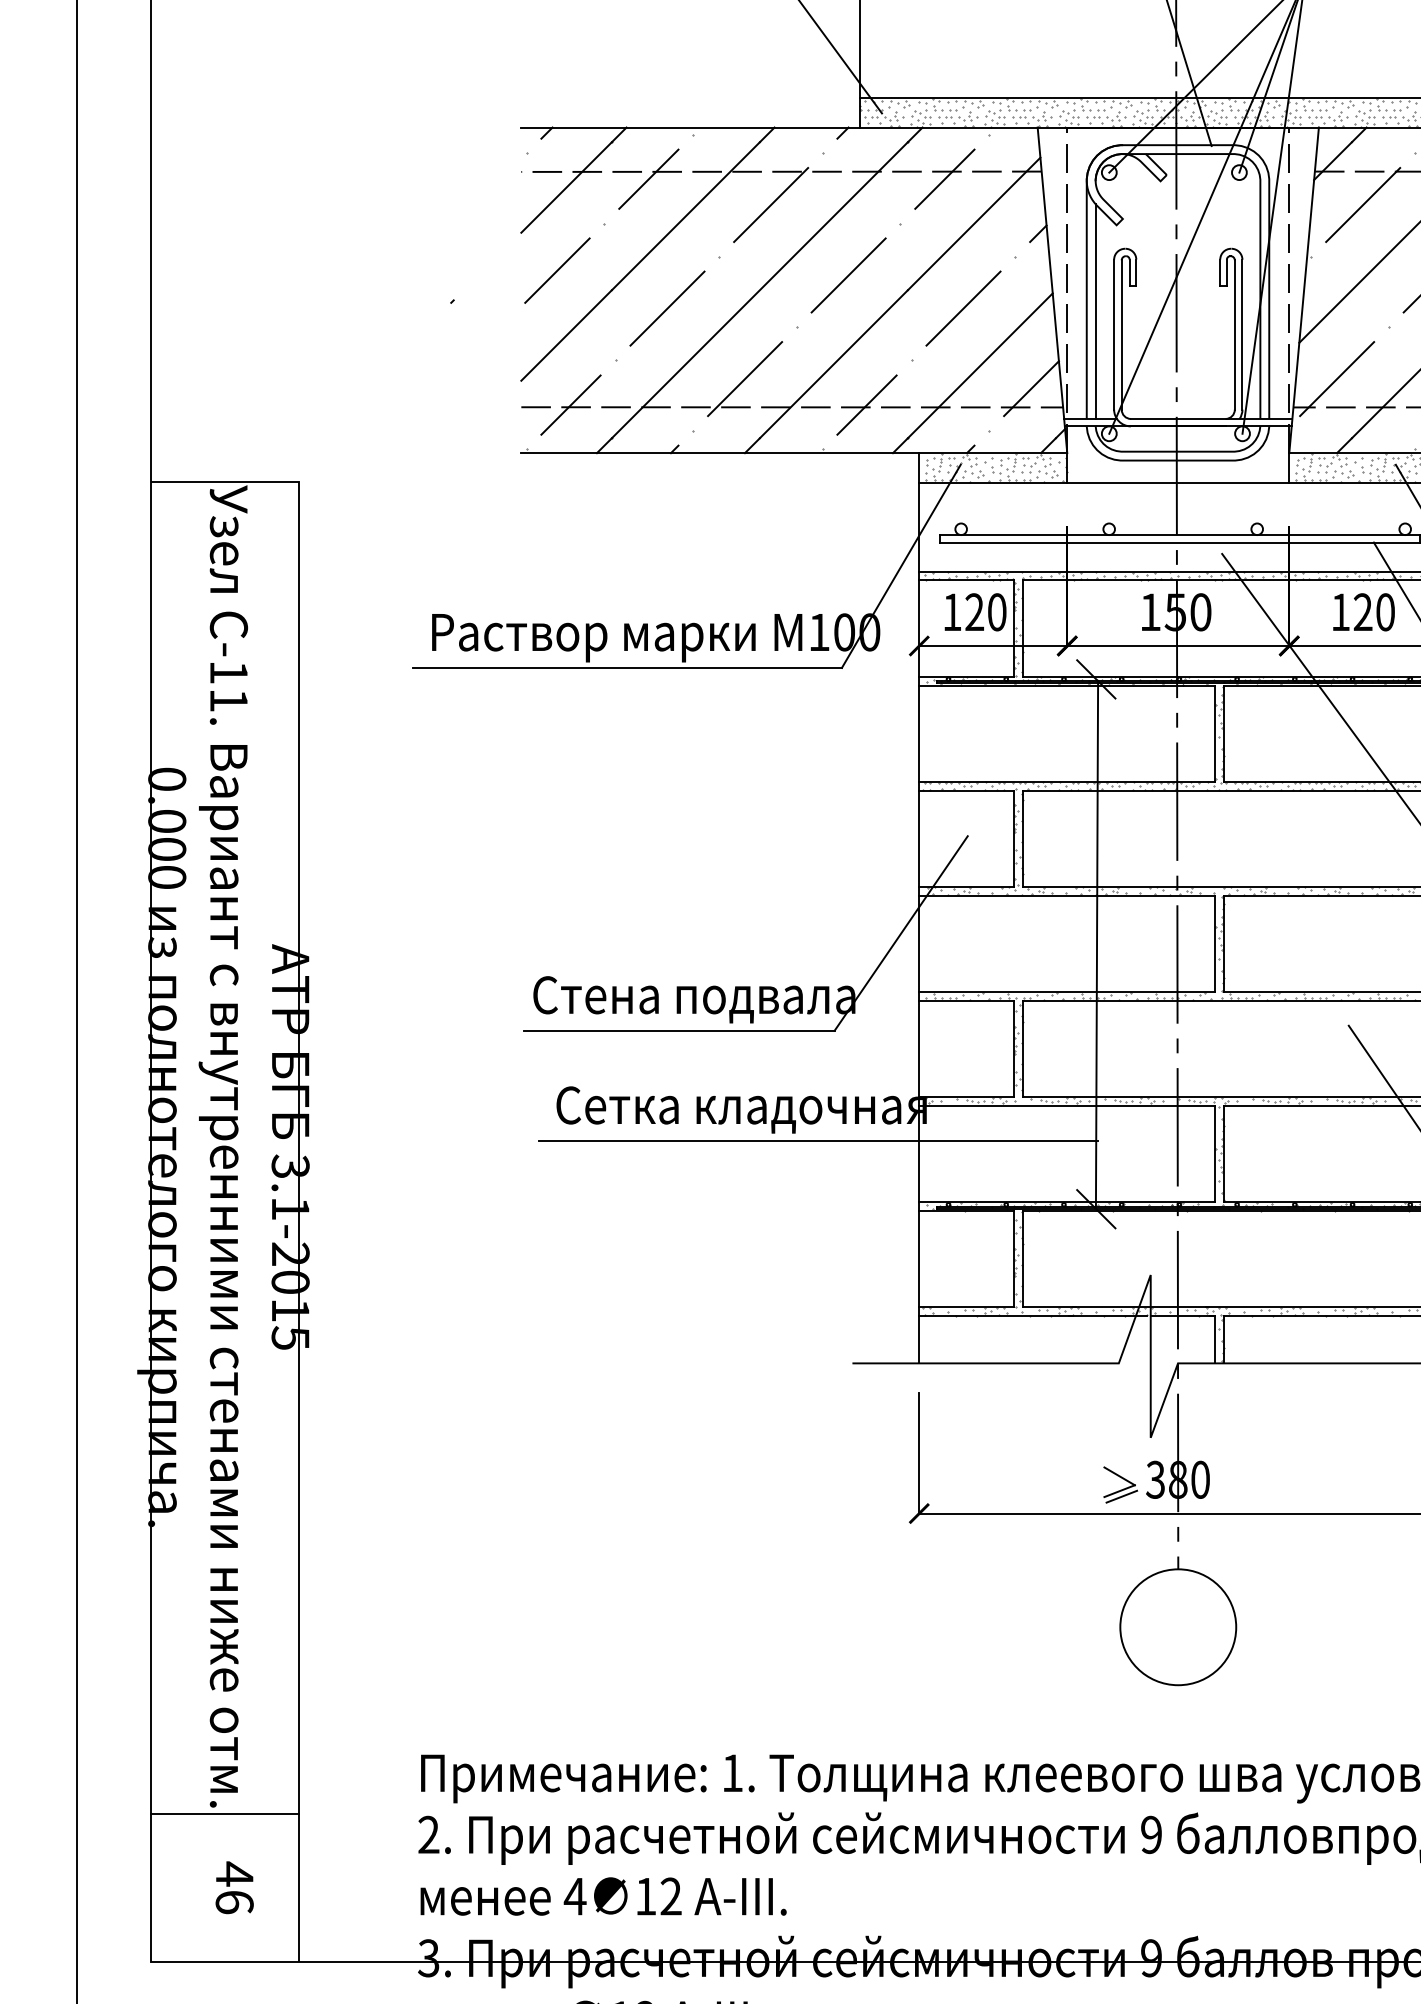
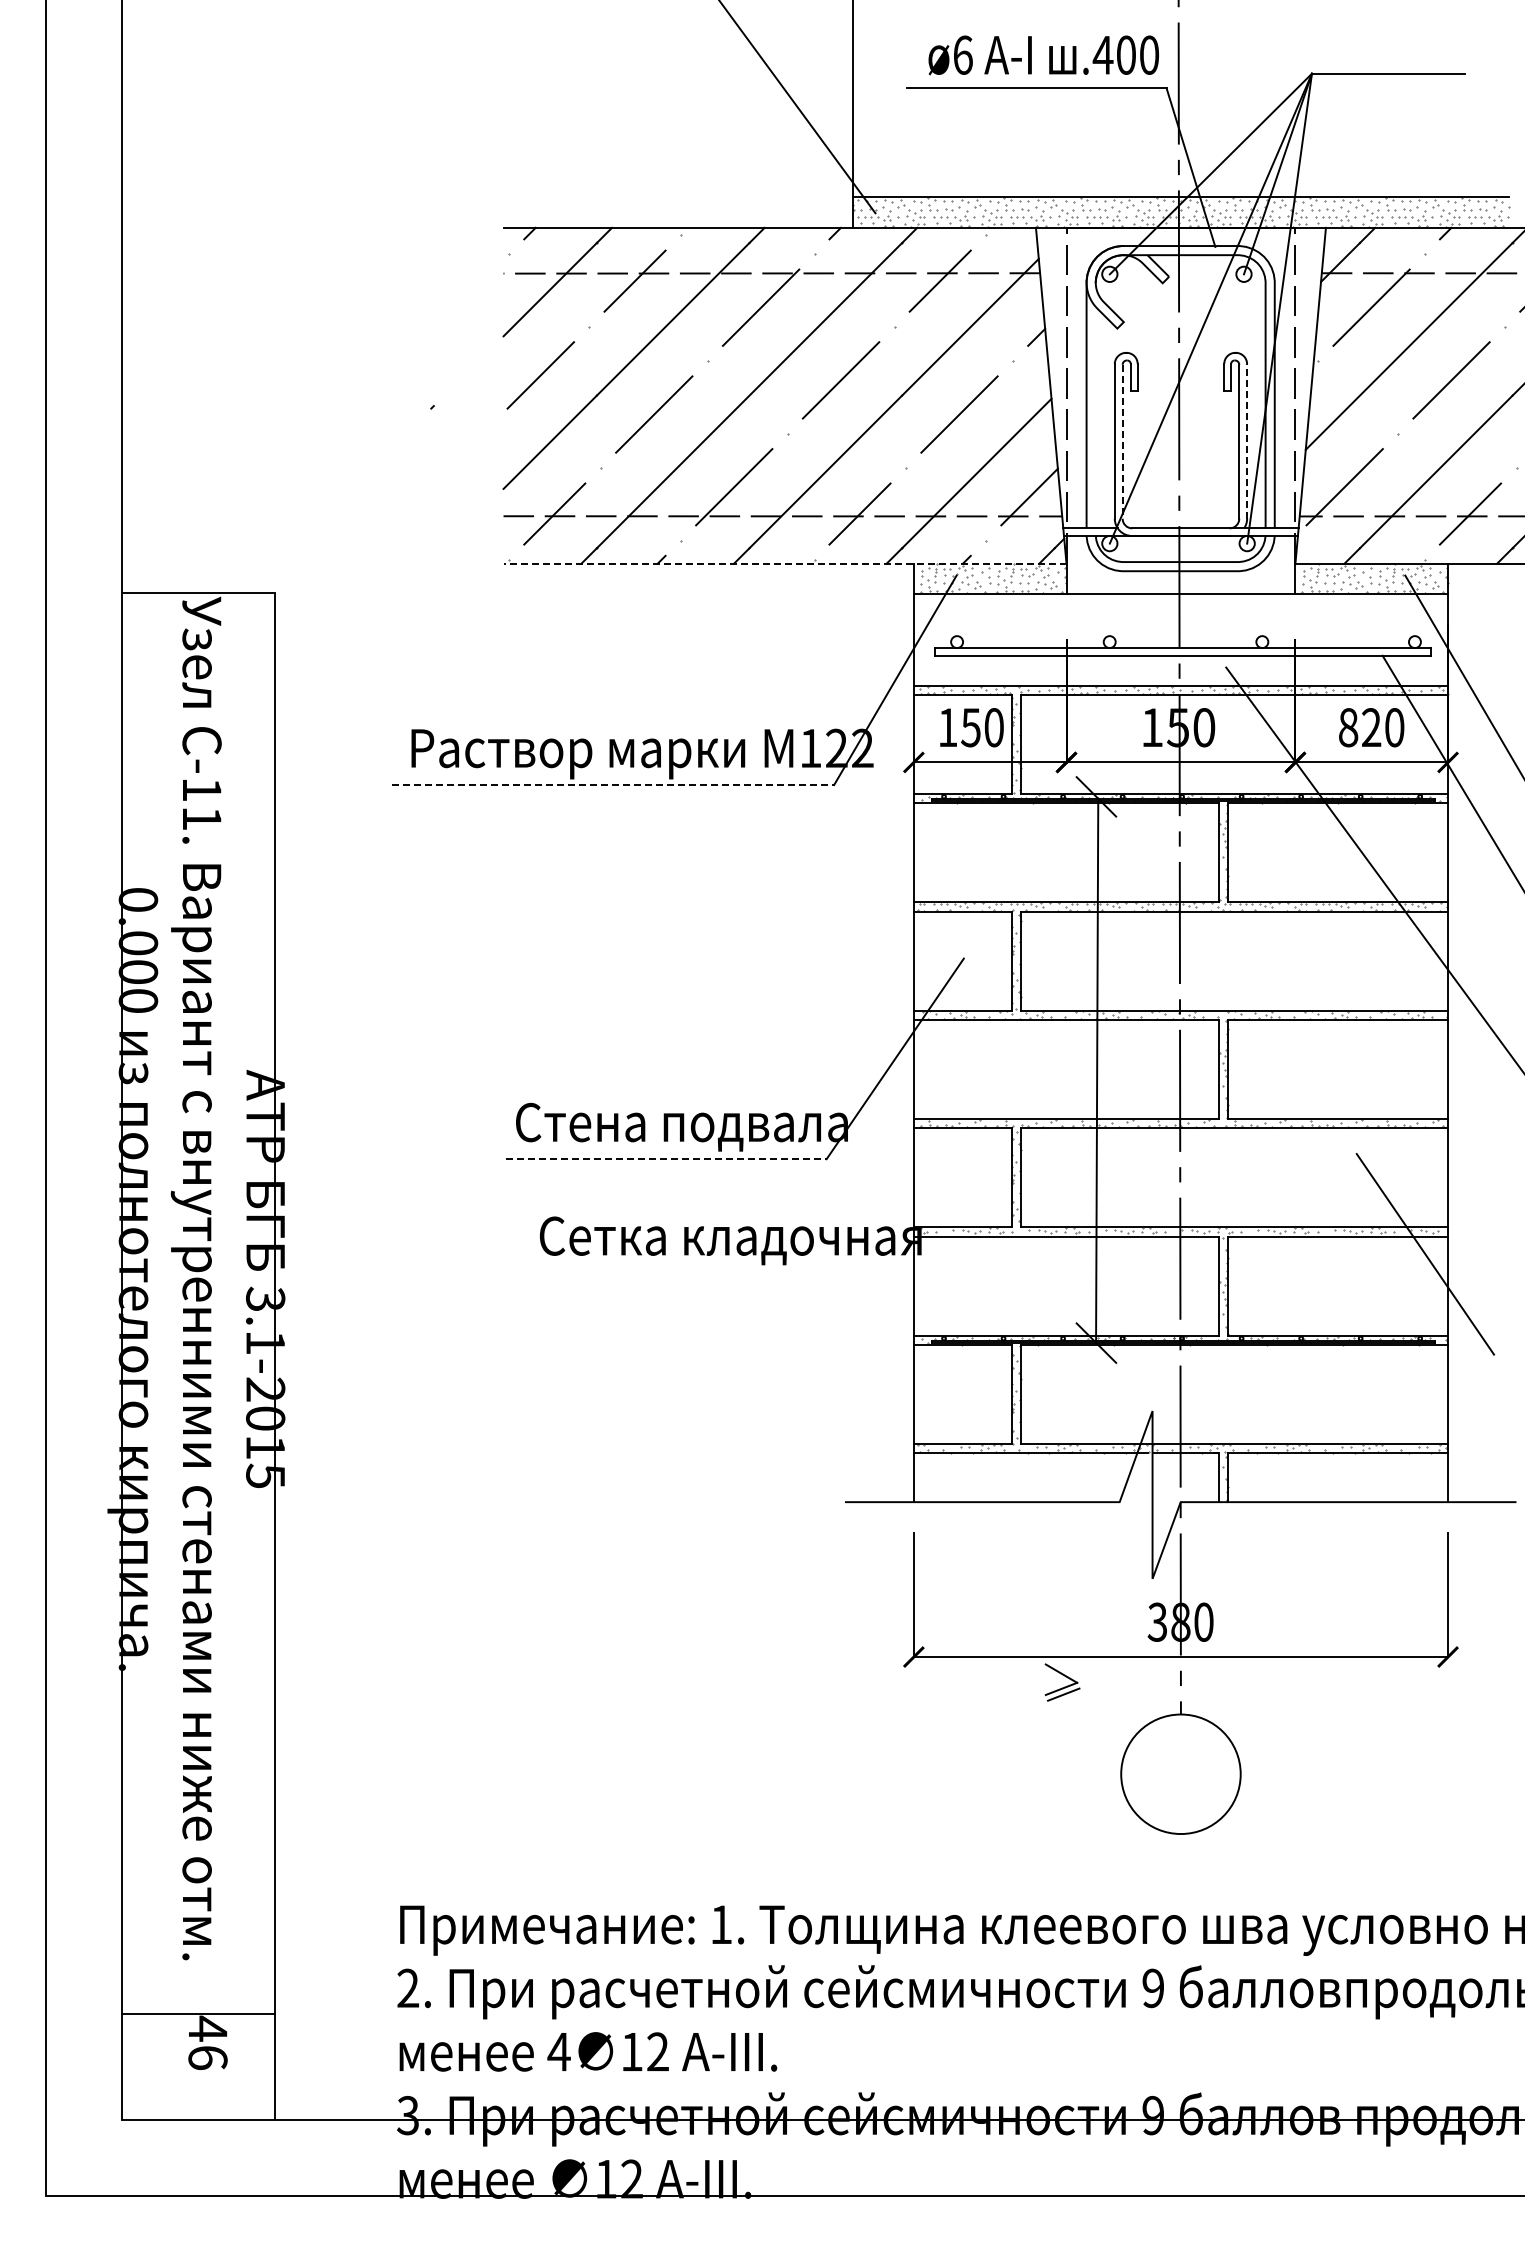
line: (1095, 311) -> (1095, 417), removed
line: (1242, 333) -> (1247, 440), solid -> dashed
line: (1121, 335) -> (1122, 442), solid -> dashed
line: (793, 453) -> (784, 563), solid -> dashed
text: (974, 612) -> (970, 727), 120 -> 150
text: (1340, 612) -> (1348, 727), 120 -> 820
text: (856, 632) -> (849, 748), 100 -> 122
line: (627, 668) -> (613, 785), solid -> dashed
line: (679, 1031) -> (666, 1159), solid -> dashed
line: (818, 1140) -> (809, 1272), removed
part: (1120, 1484) -> (1062, 1682), moved
line: (225, 1813) -> (198, 2013), moved

